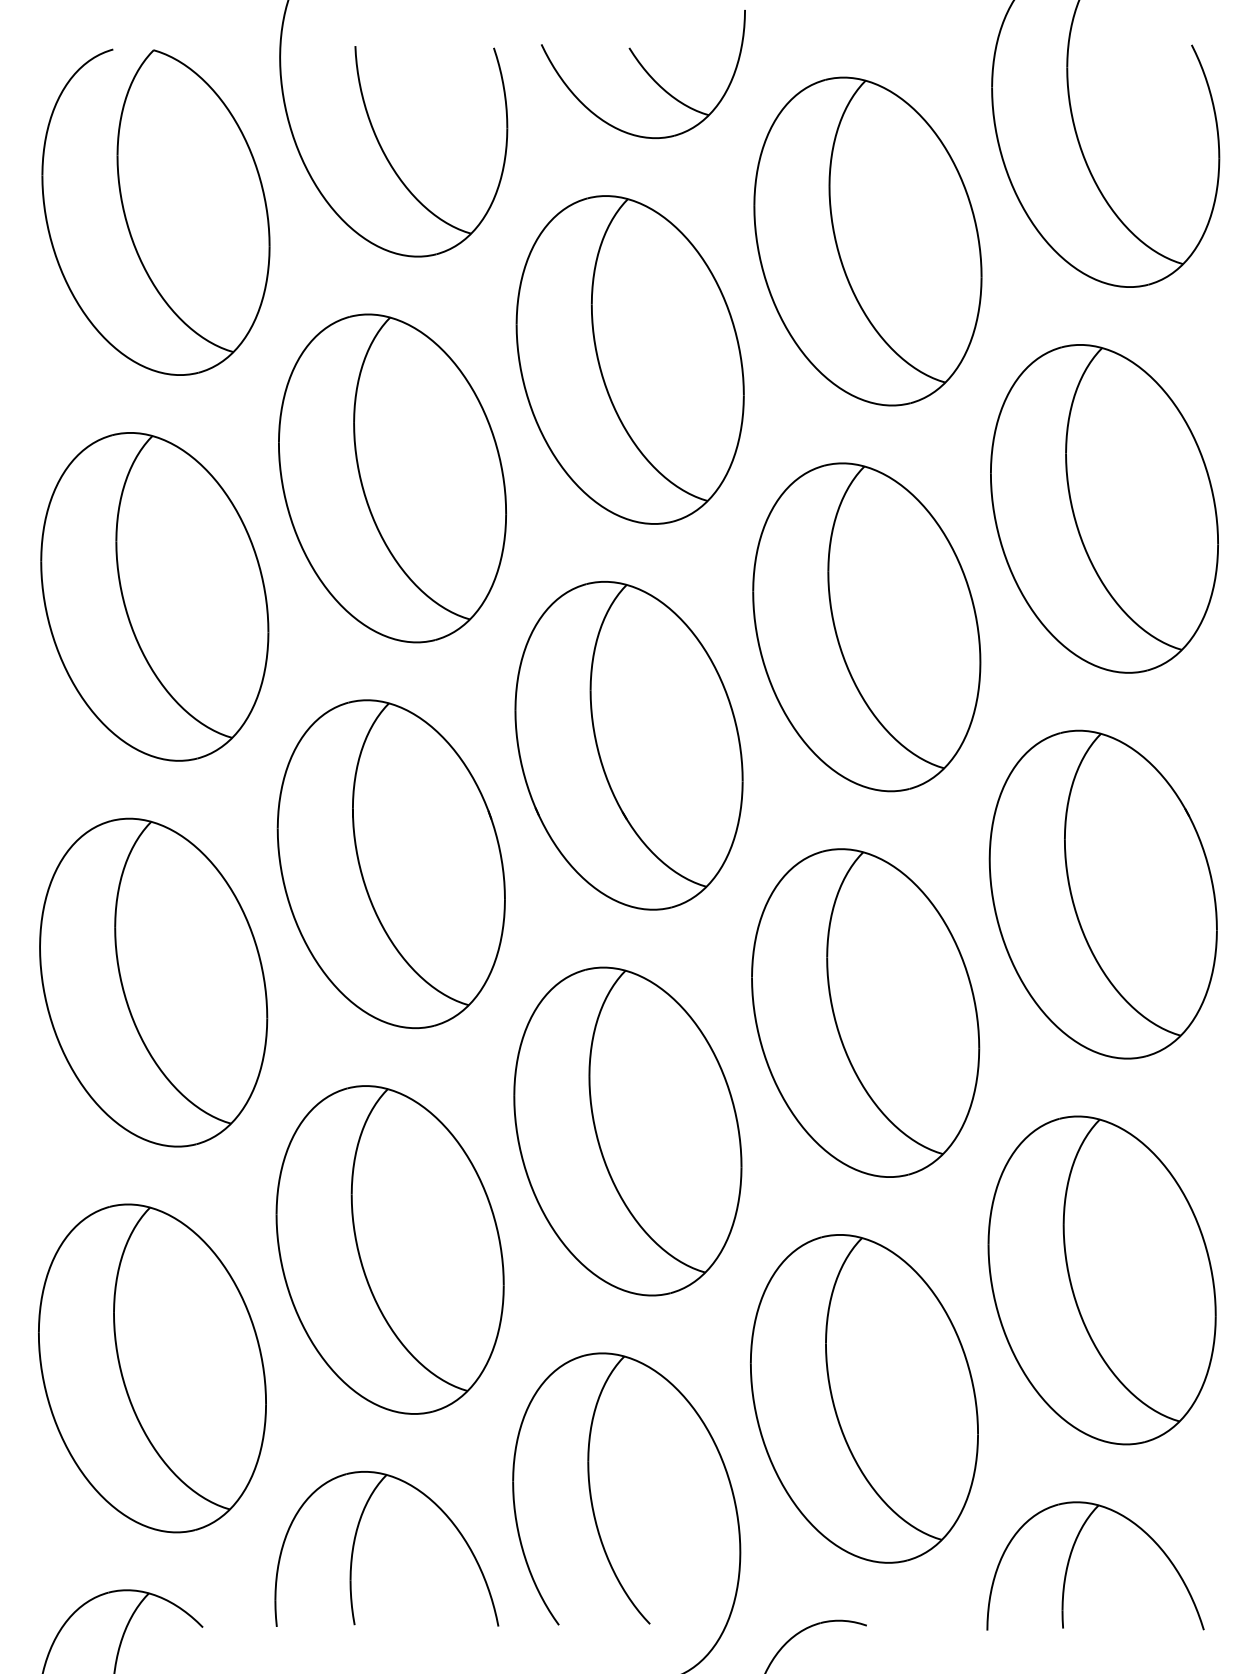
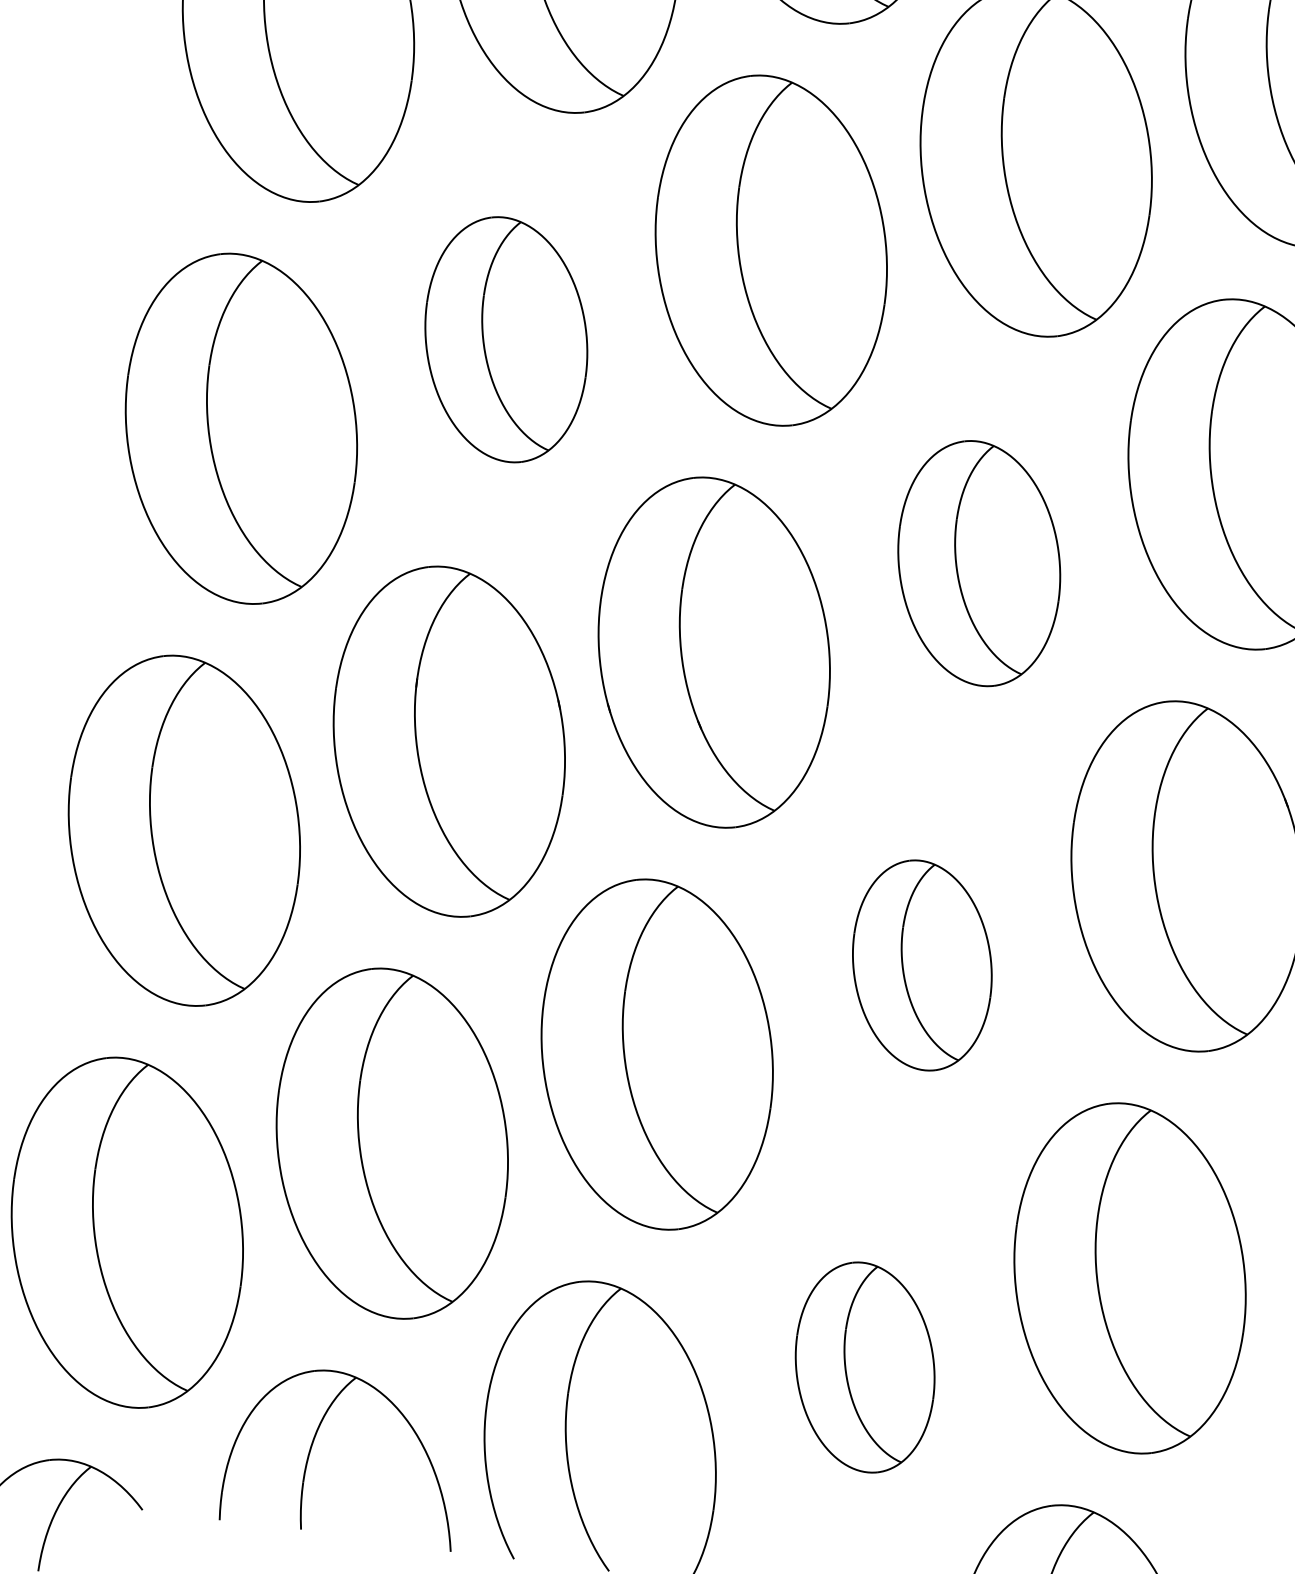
part: (392, 478) -> (506, 339), size x0.7
part: (866, 627) -> (978, 563), size x0.7
part: (865, 1012) -> (922, 964), size x0.6
part: (864, 1398) -> (865, 1367), size x0.6

